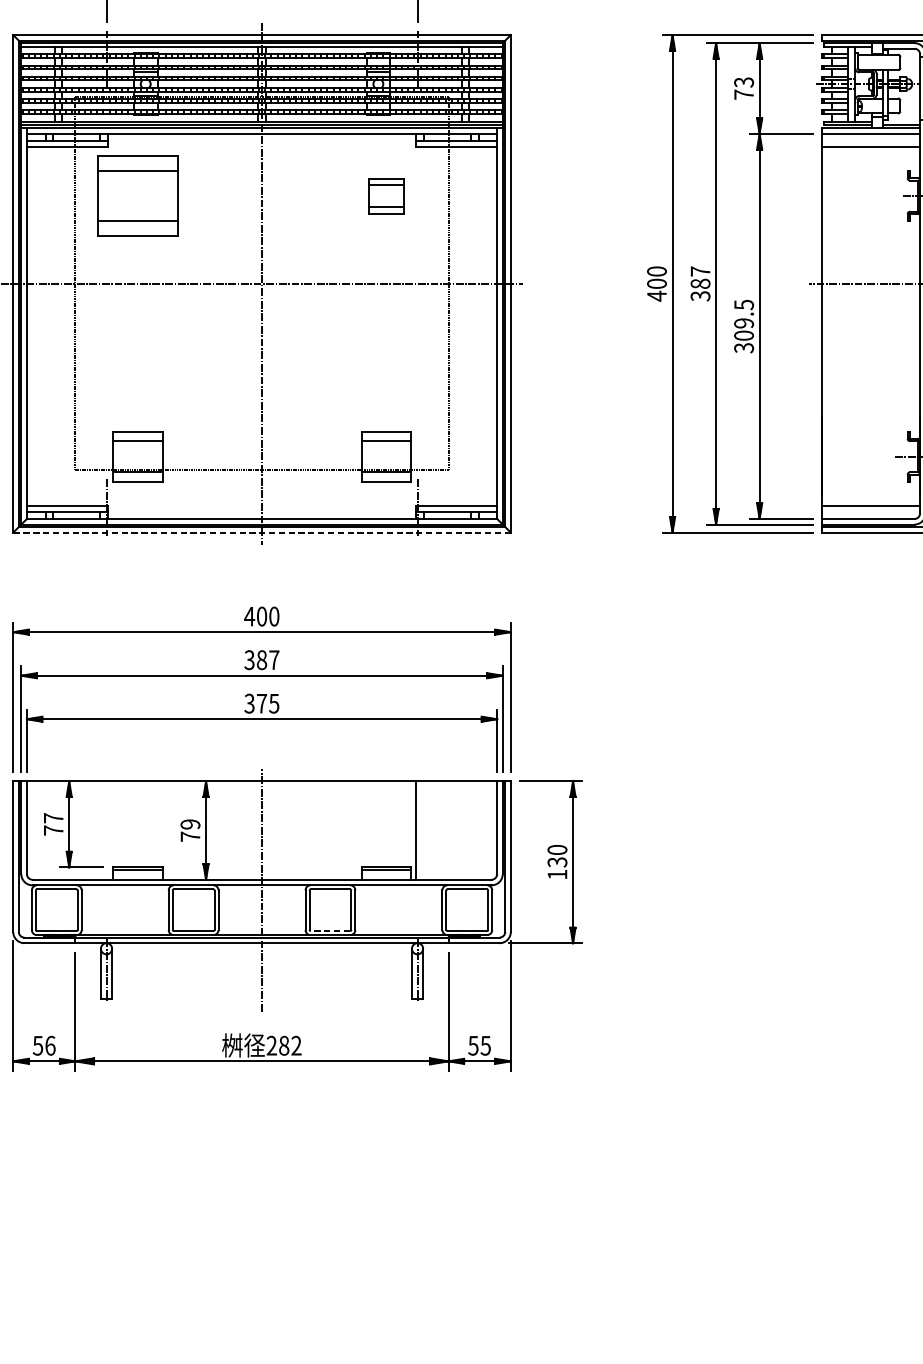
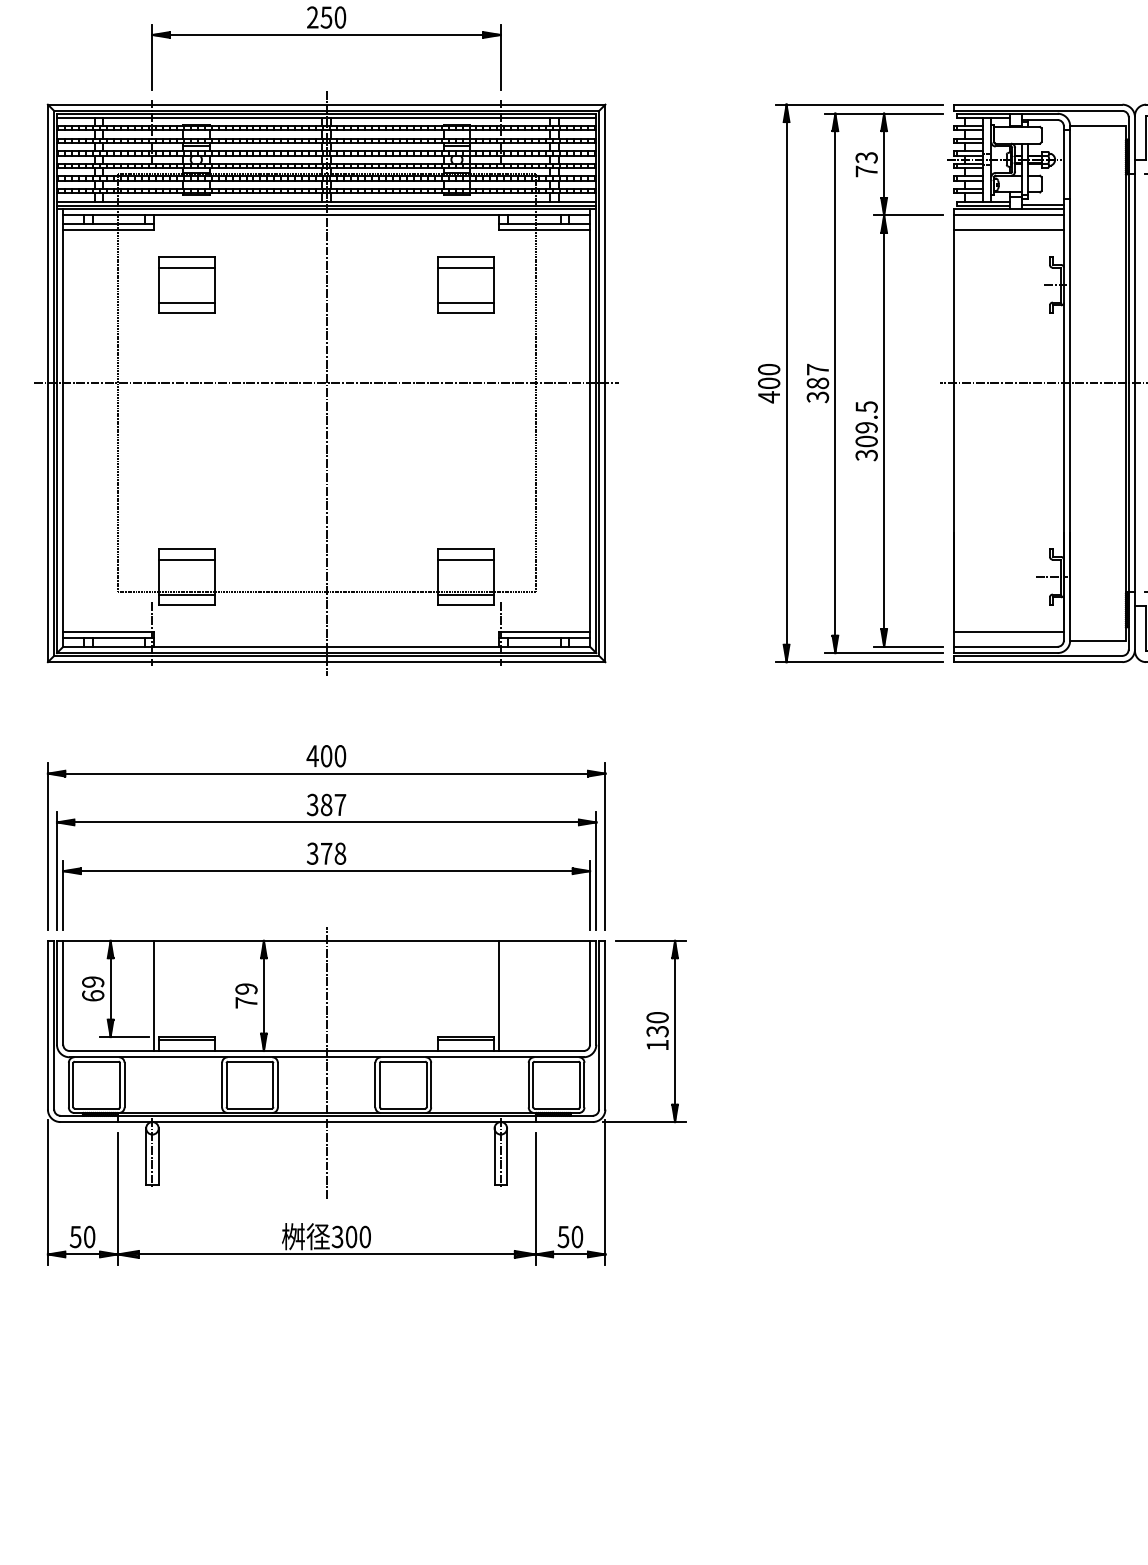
part: (136, 195) -> (186, 284), size x0.62
part: (385, 195) -> (465, 284), size x1.43
line: (261, 532) -> (326, 662), dashed -> solid
text: (274, 703) -> (340, 853), 375 -> 378
text: (53, 823) -> (93, 988), 77 -> 69
line: (107, 830) -> (153, 995), added
line: (329, 931) -> (402, 1108), dashed -> solid
text: (50, 1045) -> (89, 1236), 56 -> 50
text: (485, 1045) -> (577, 1236), 55 -> 50
text: (283, 1046) -> (350, 1237), 282 -> 300

